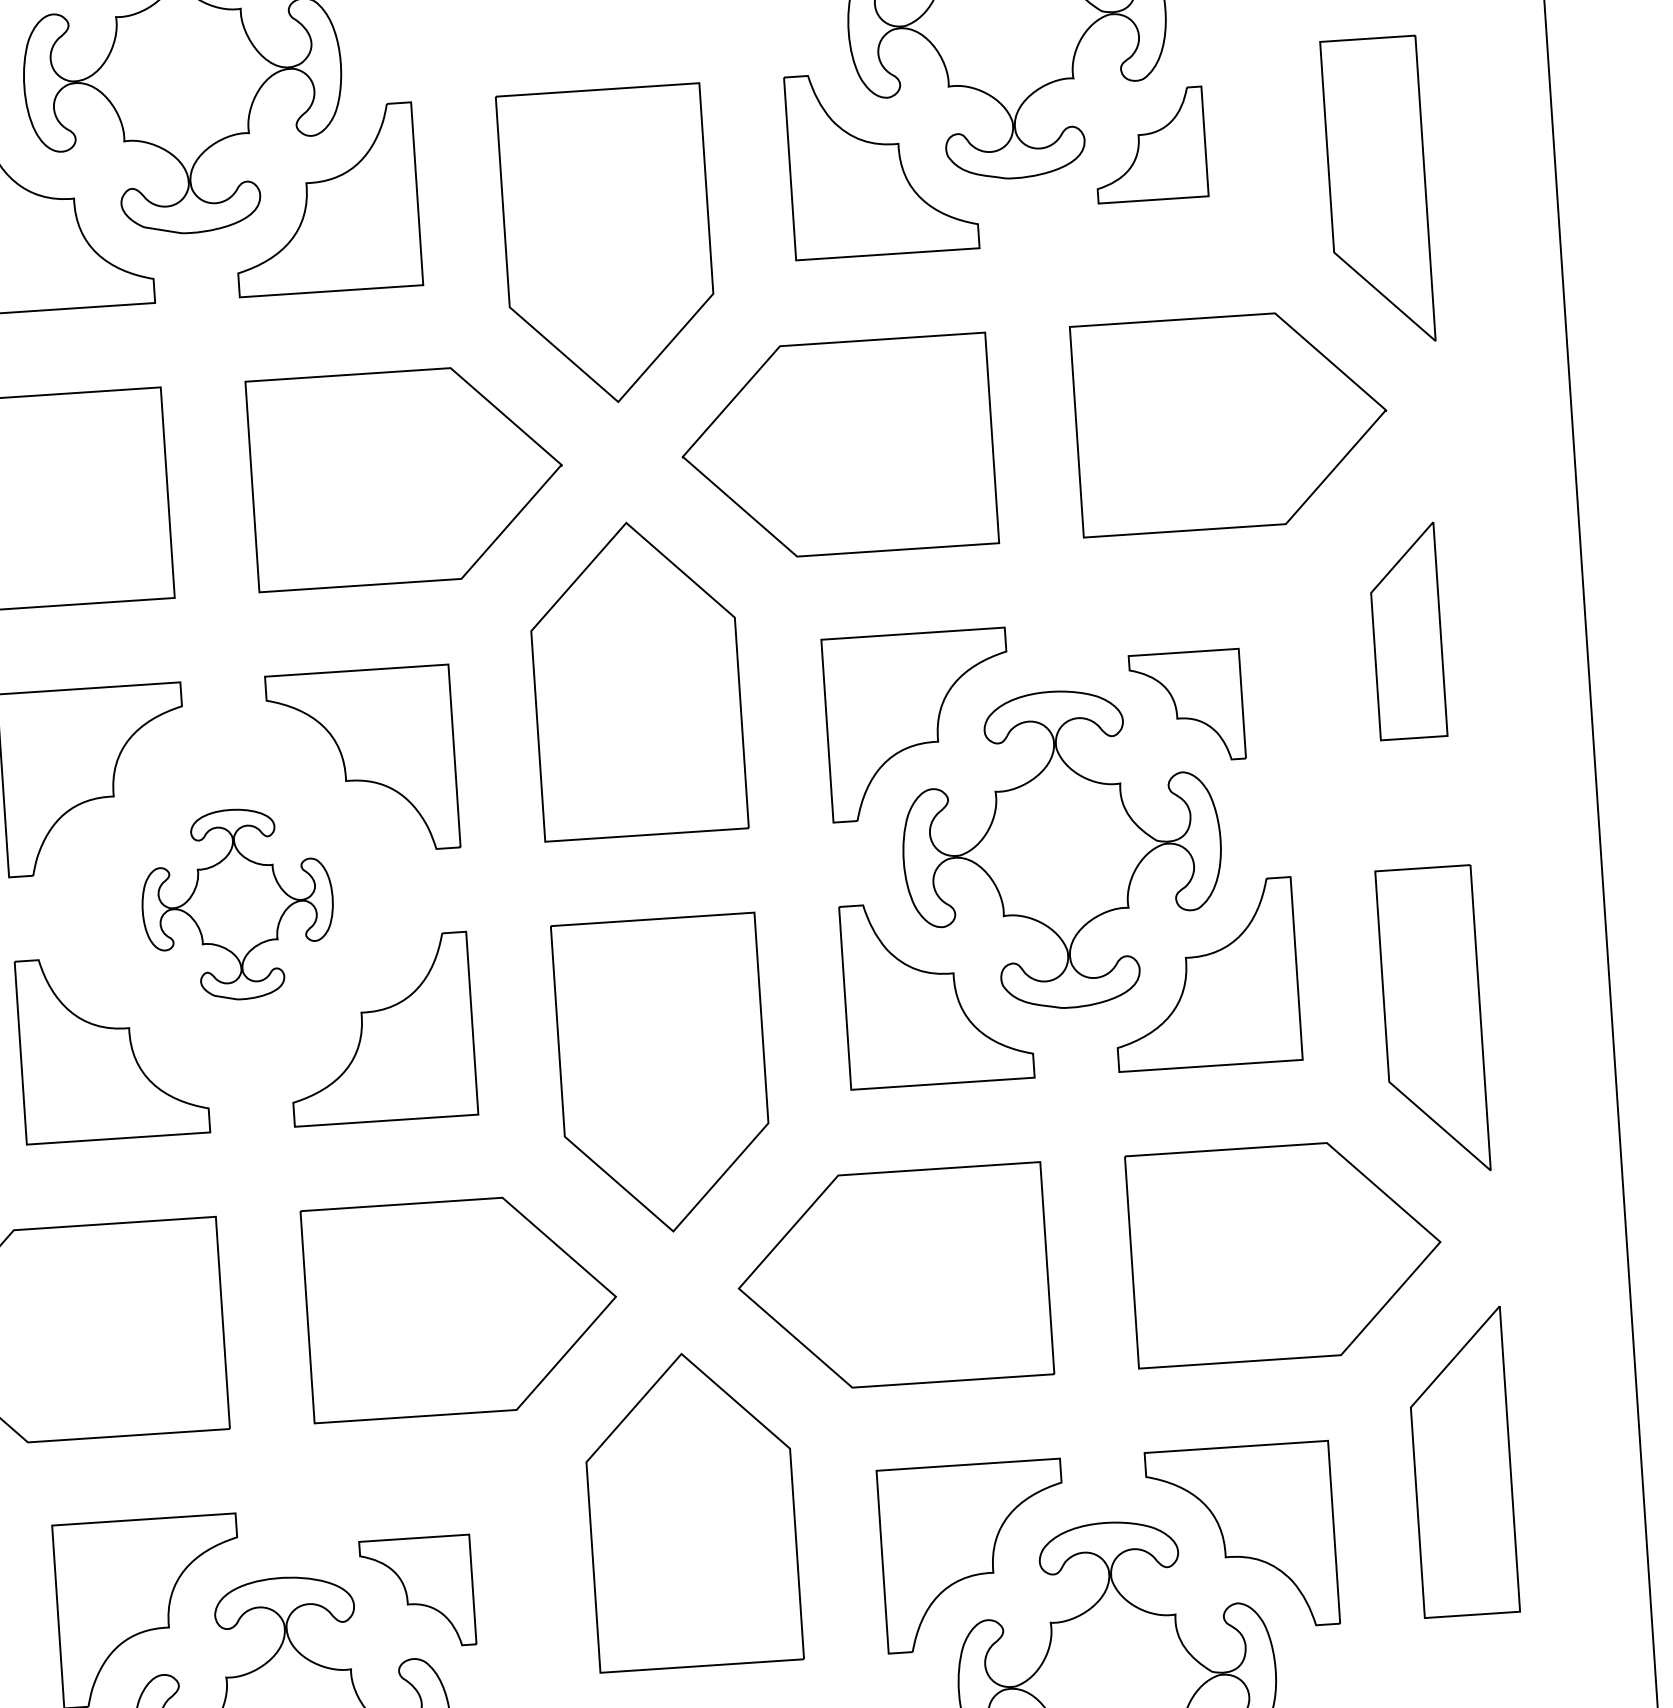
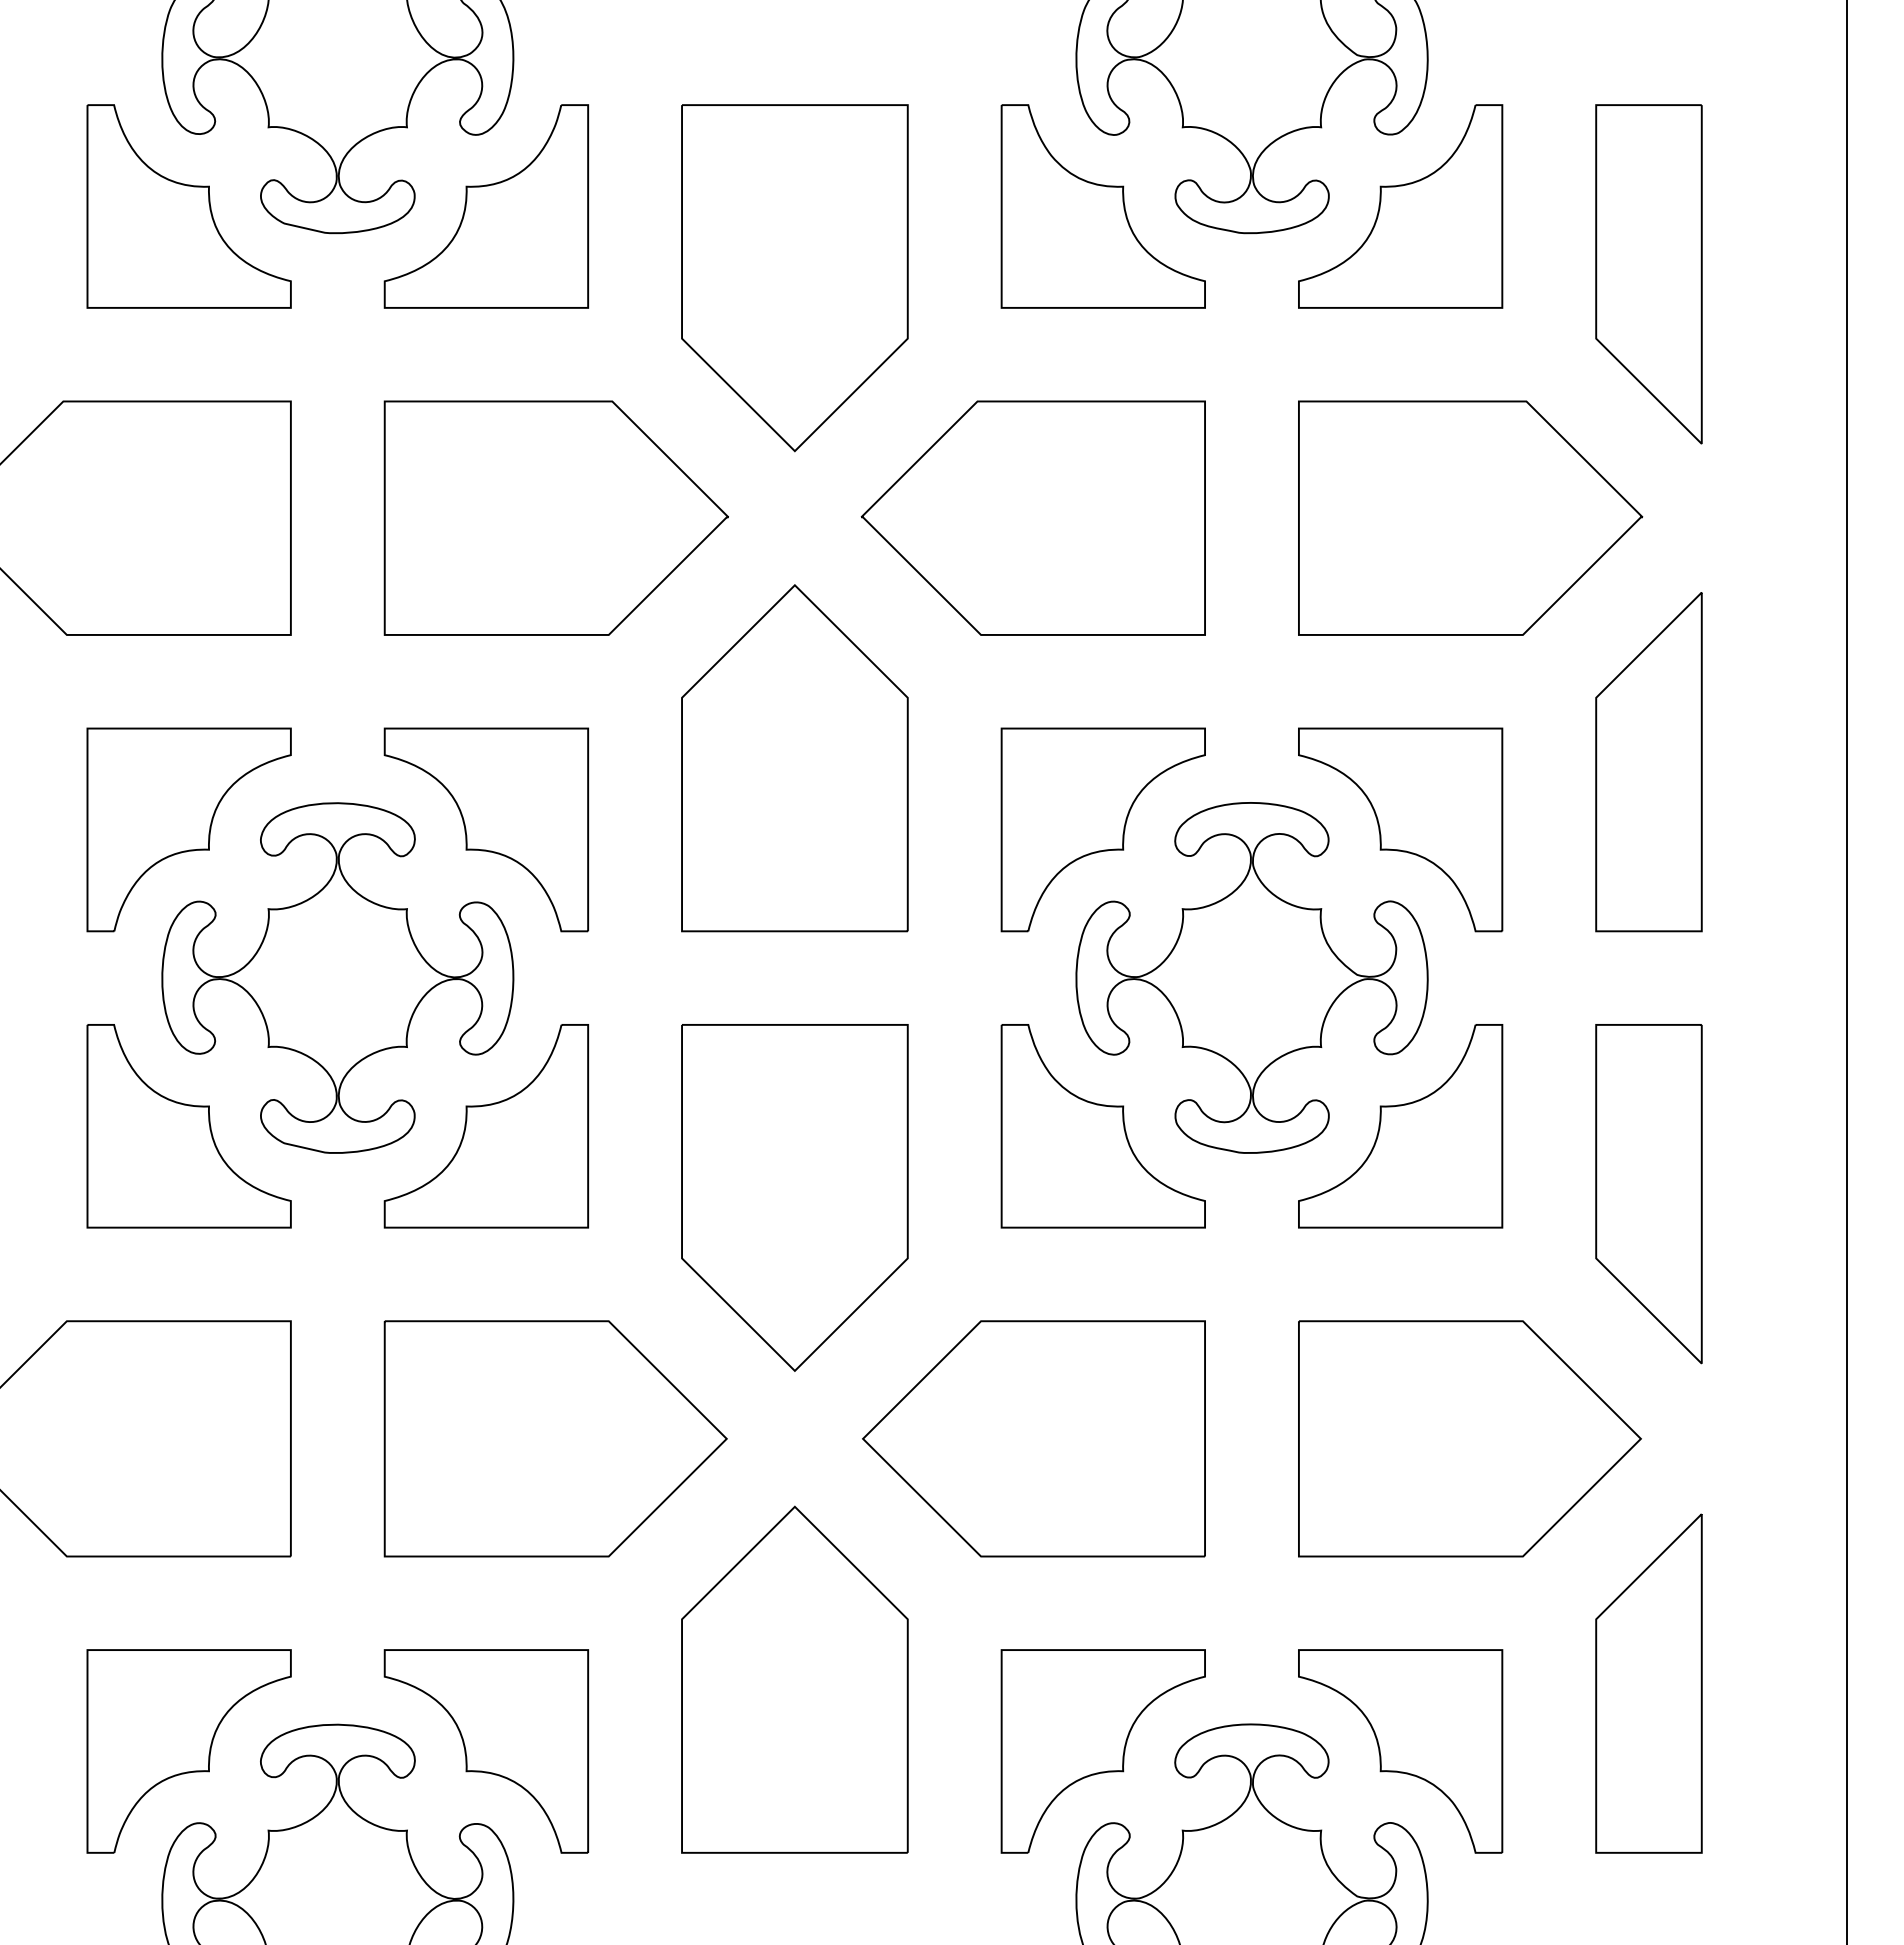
part: (1149, 145) -> (1400, 206), size x1.67
part: (1406, 631) -> (1648, 762), size x1.43
part: (1187, 706) -> (1400, 829), size x1.67
part: (237, 904) -> (337, 977), size x1.67
part: (417, 1593) -> (485, 1751), size x1.67

